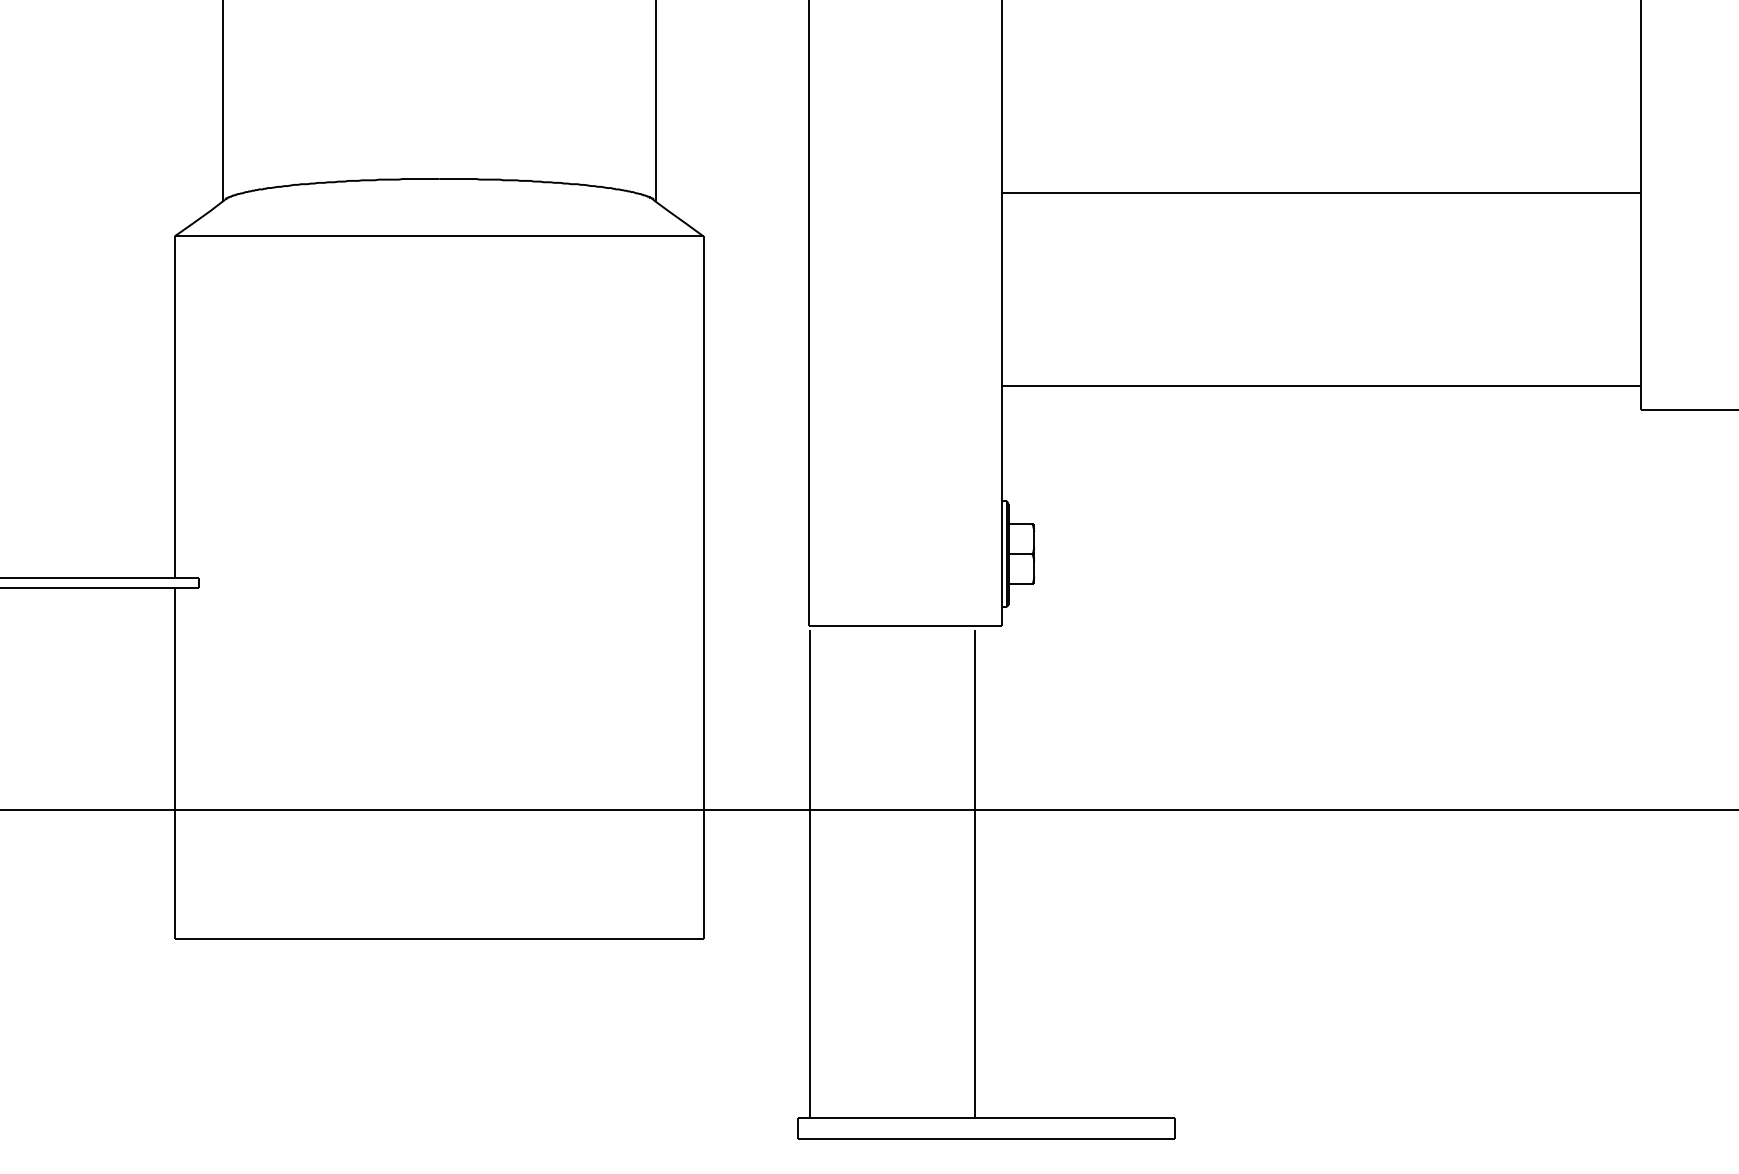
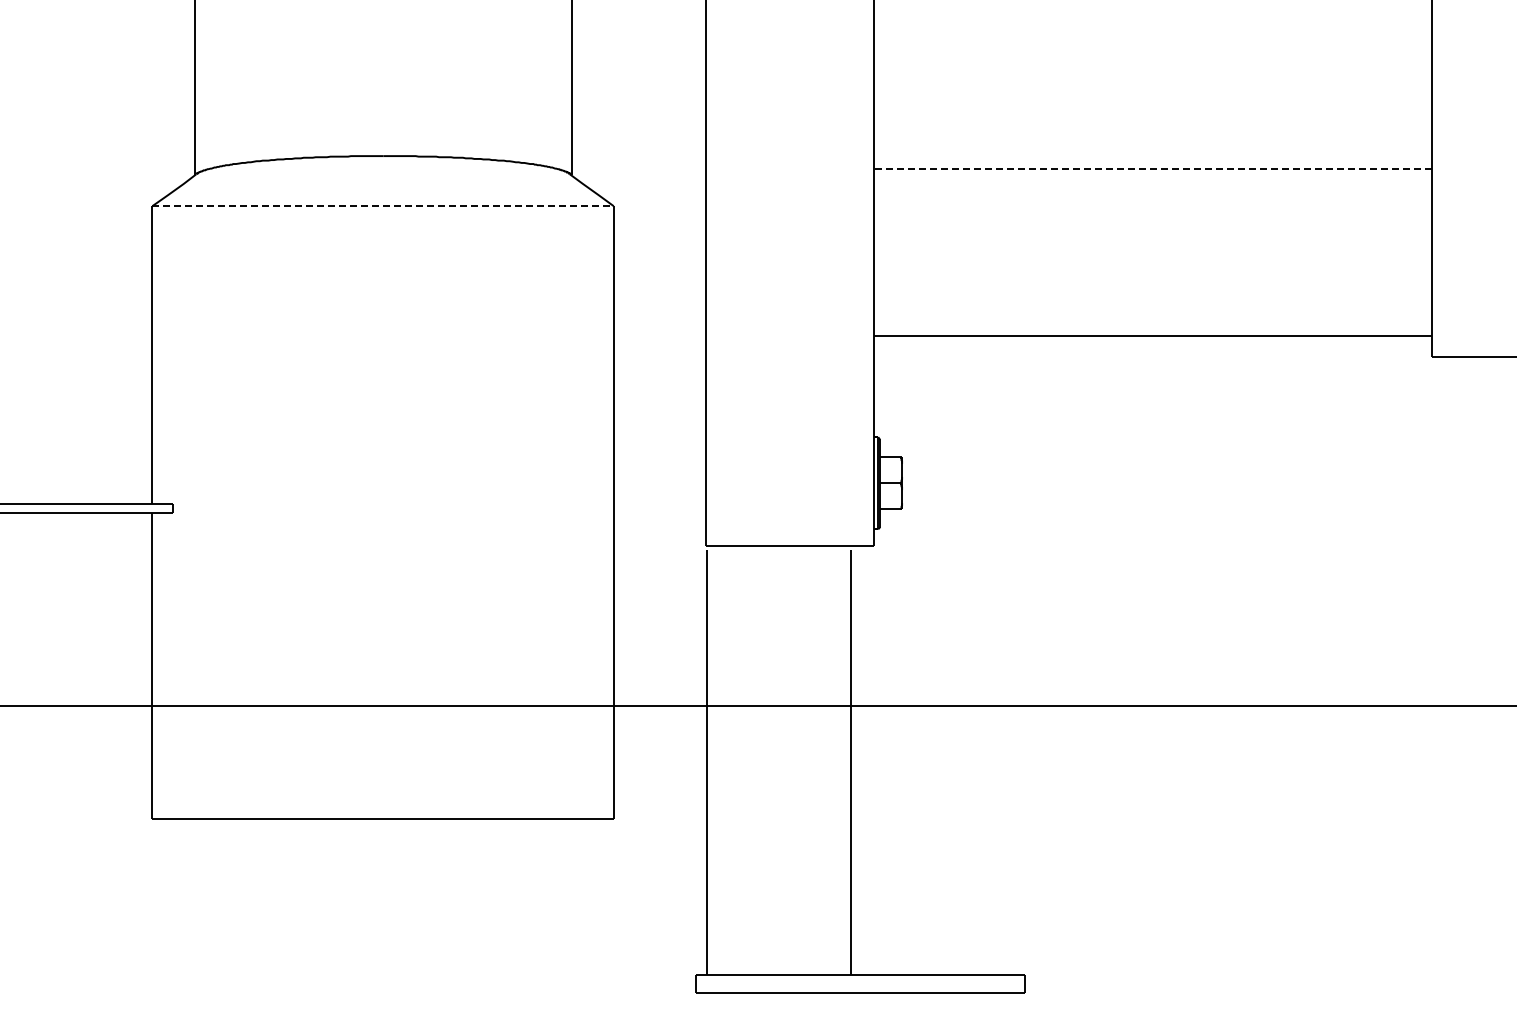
line: (1321, 193) -> (1152, 168), solid -> dashed
line: (439, 236) -> (383, 206), solid -> dashed

